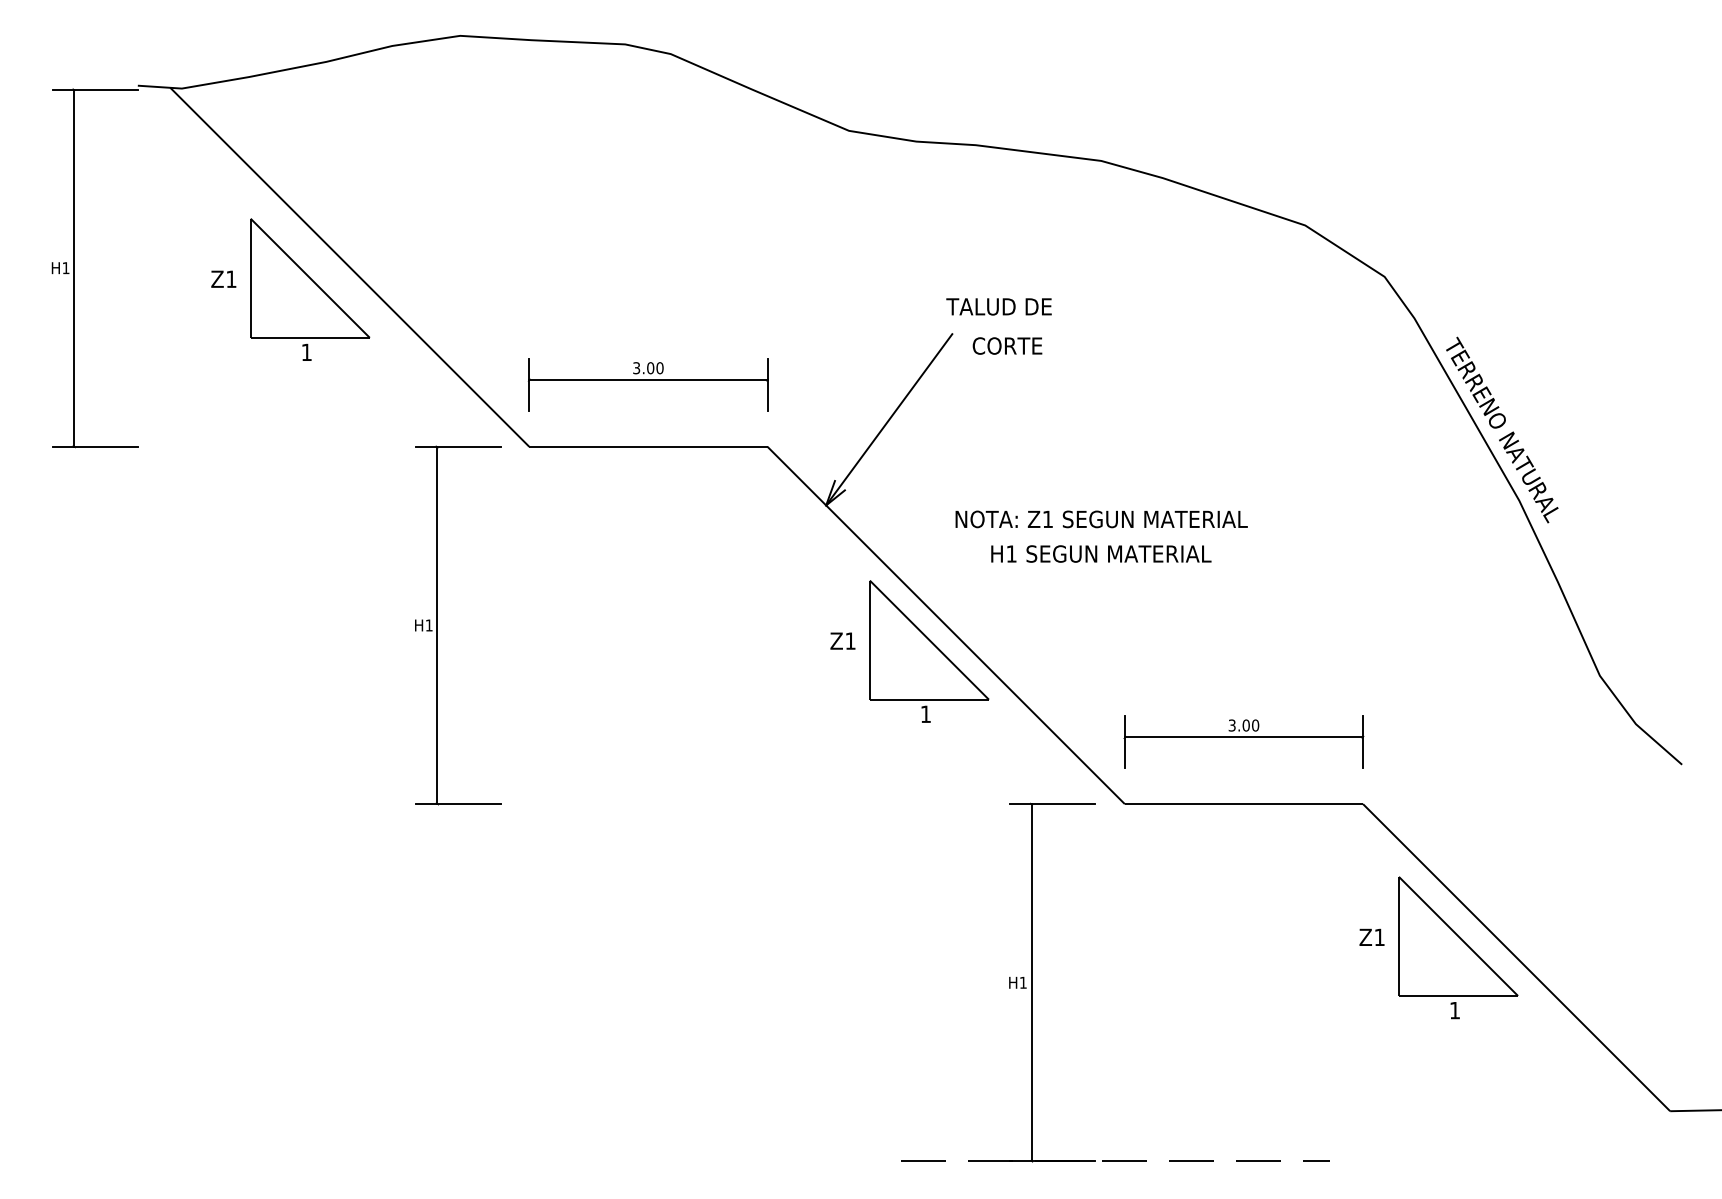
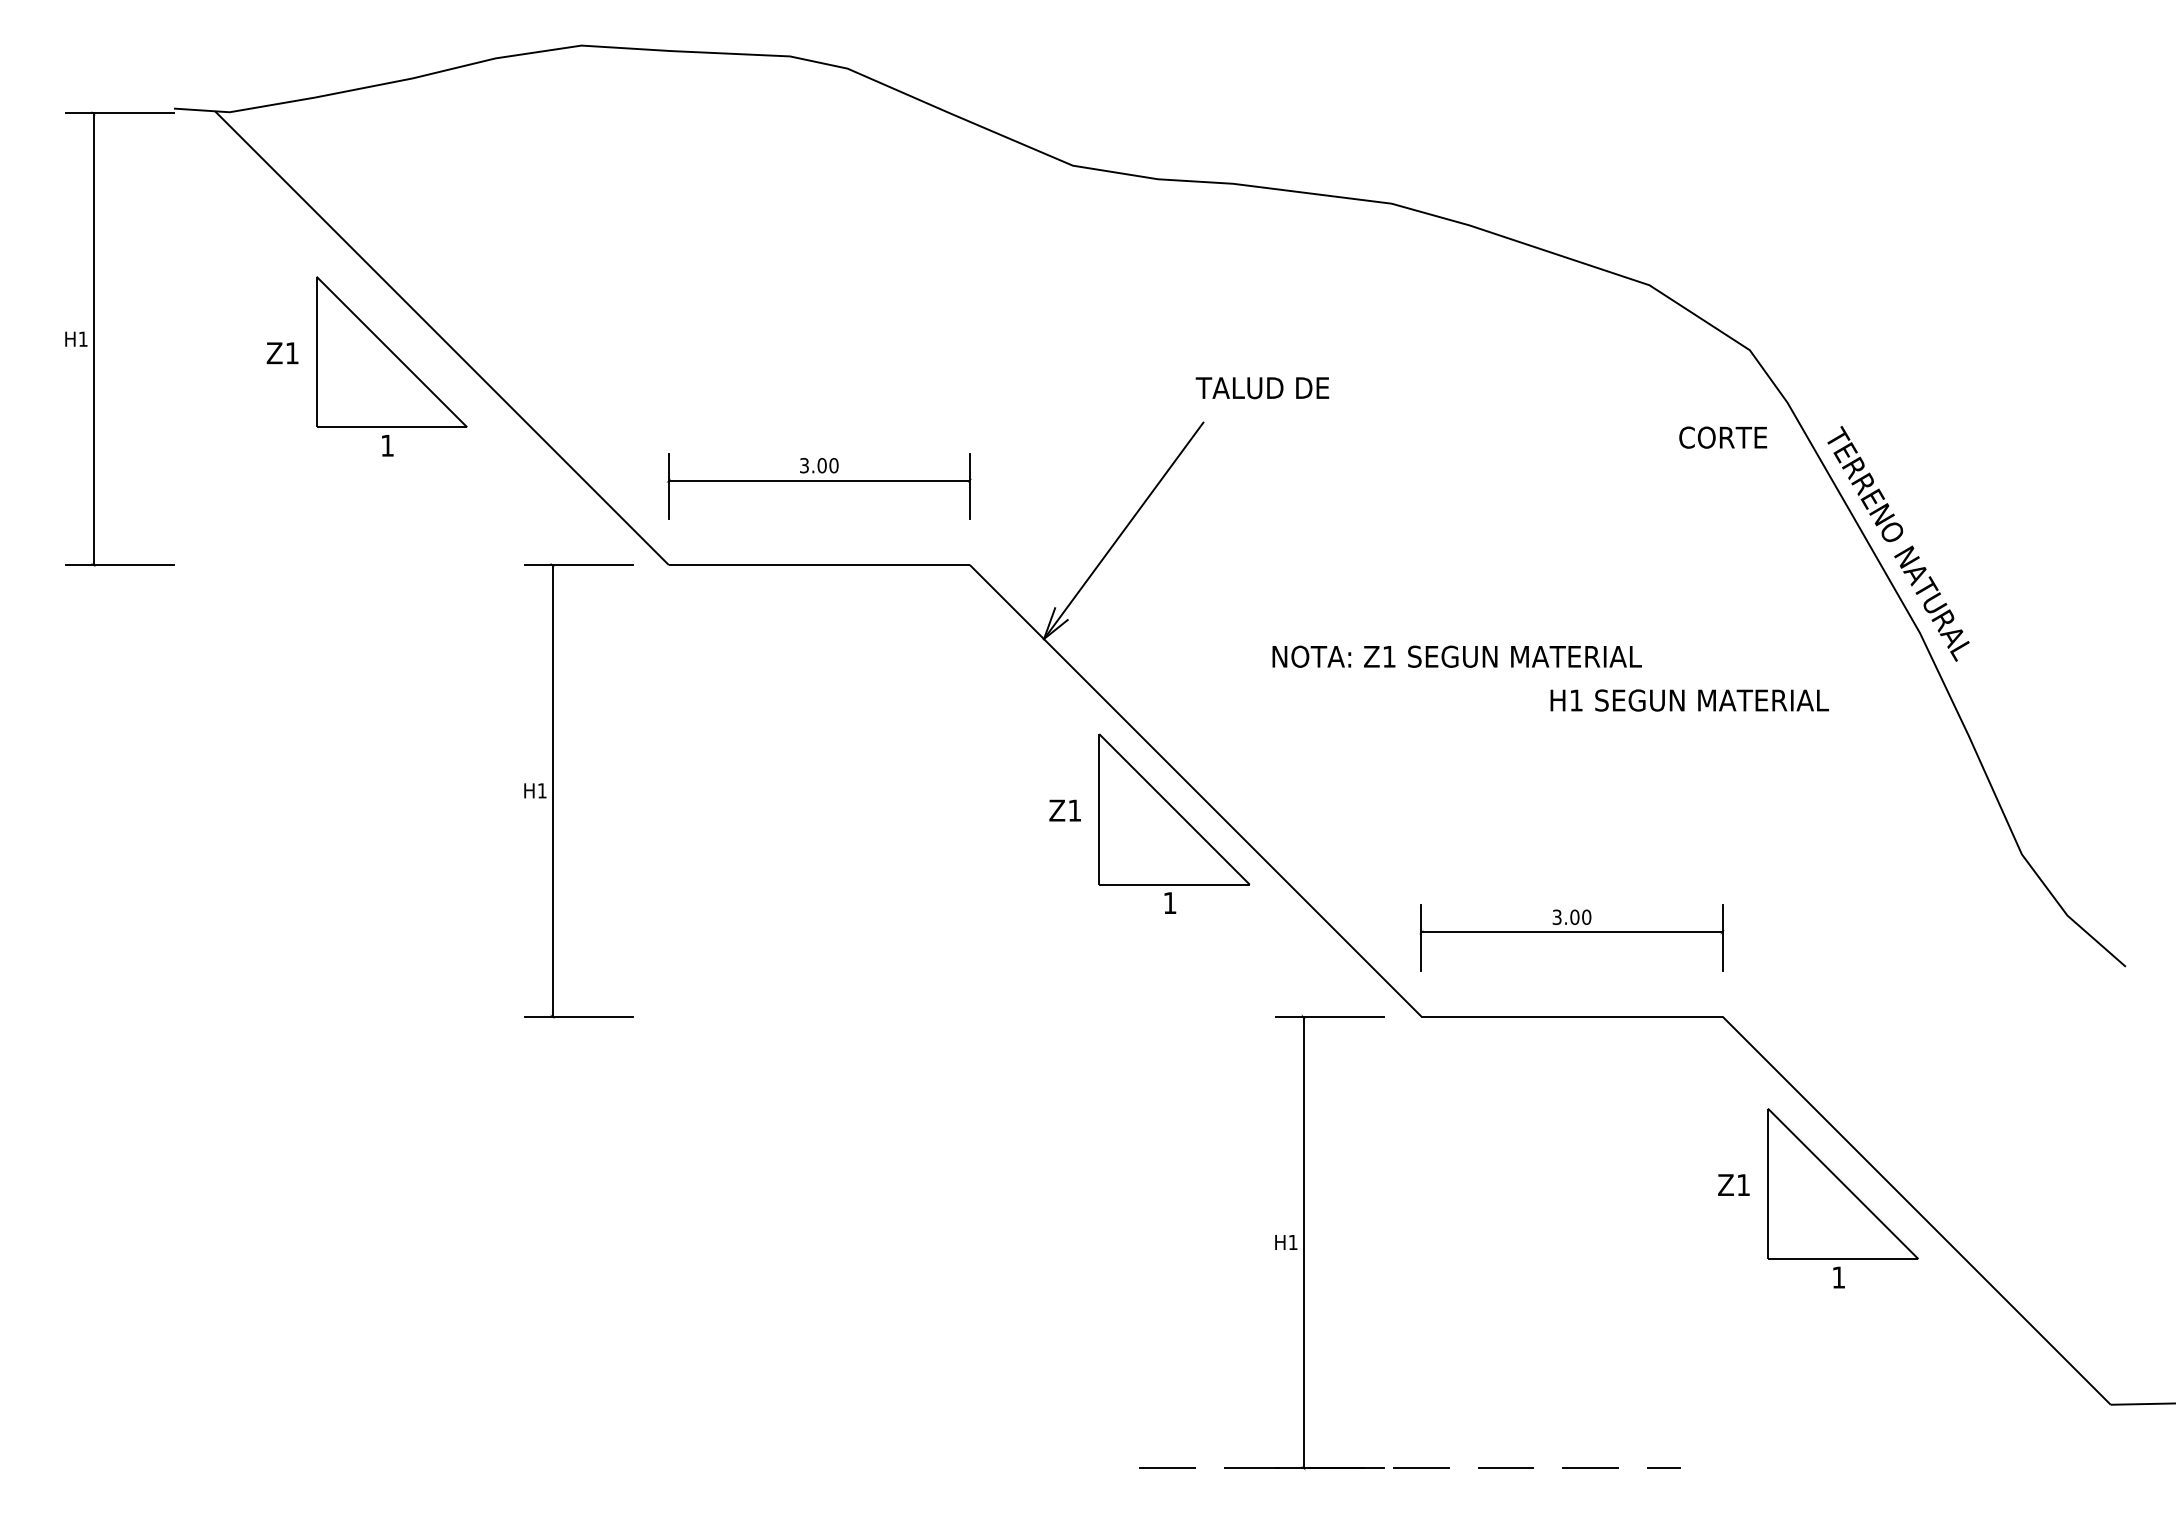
text: (1007, 345) -> (1723, 437), moved
text: (1101, 519) -> (1456, 656), moved
text: (1101, 554) -> (1689, 700), moved

